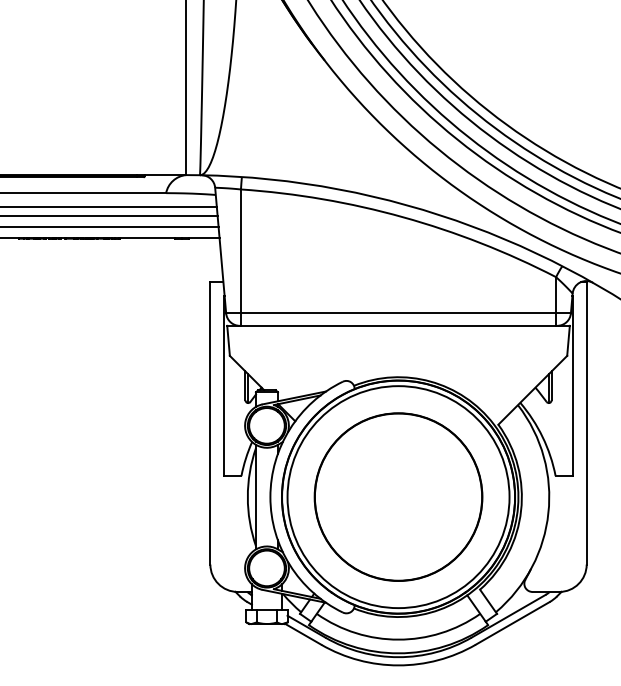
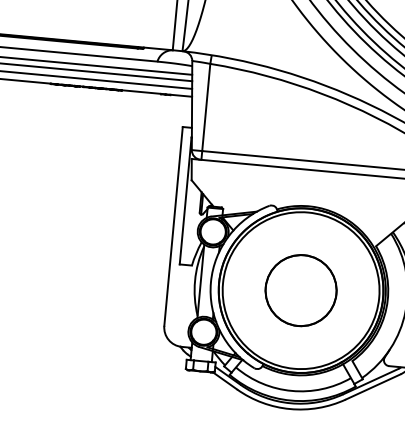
part: (398, 496) -> (301, 290), size x0.6

